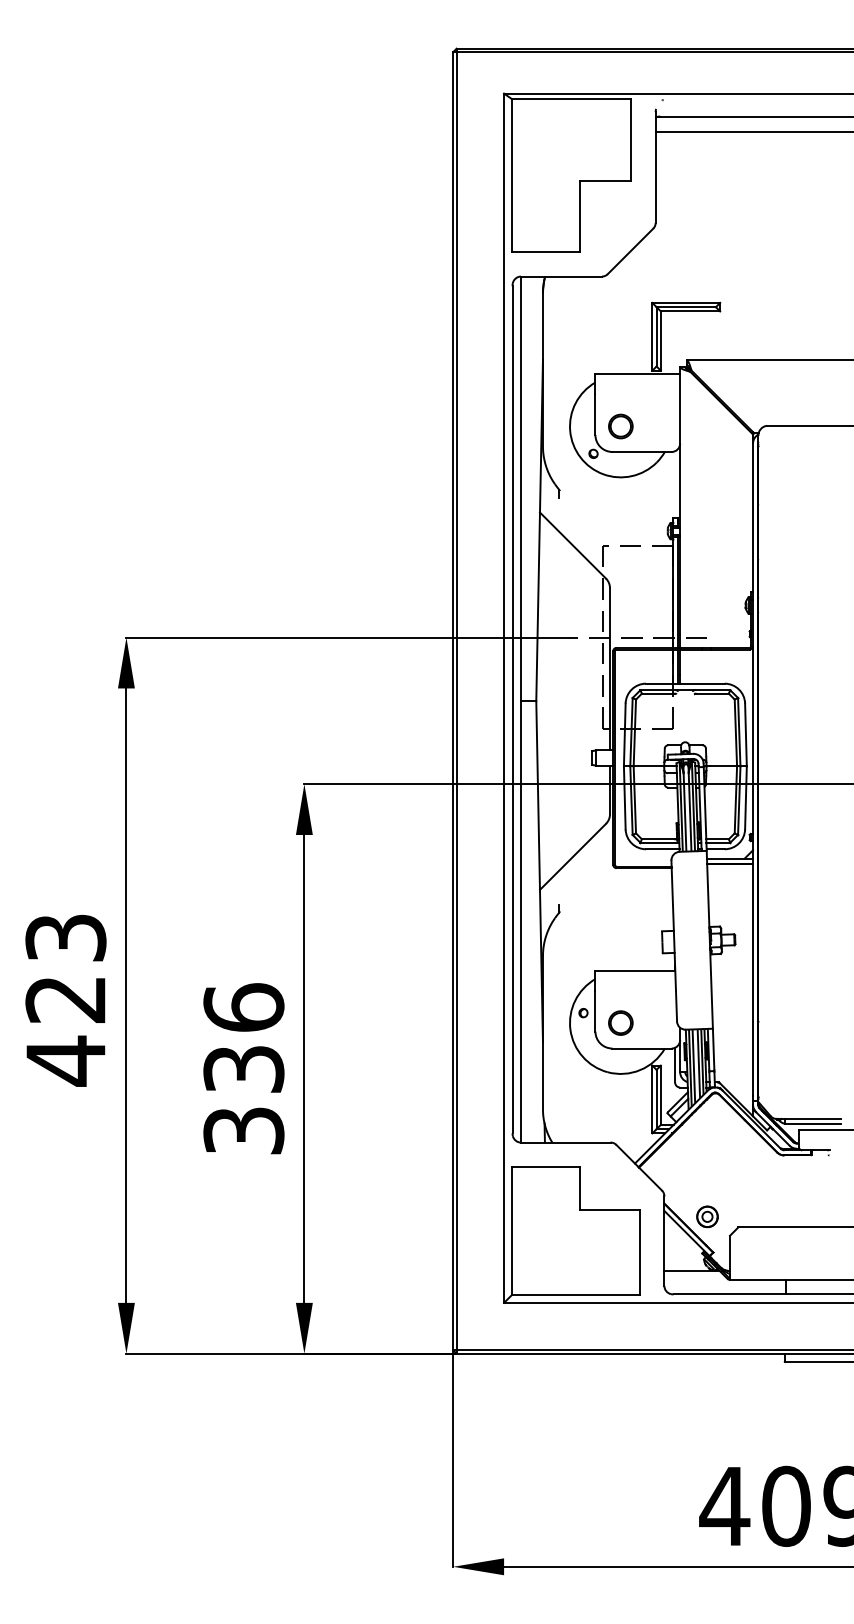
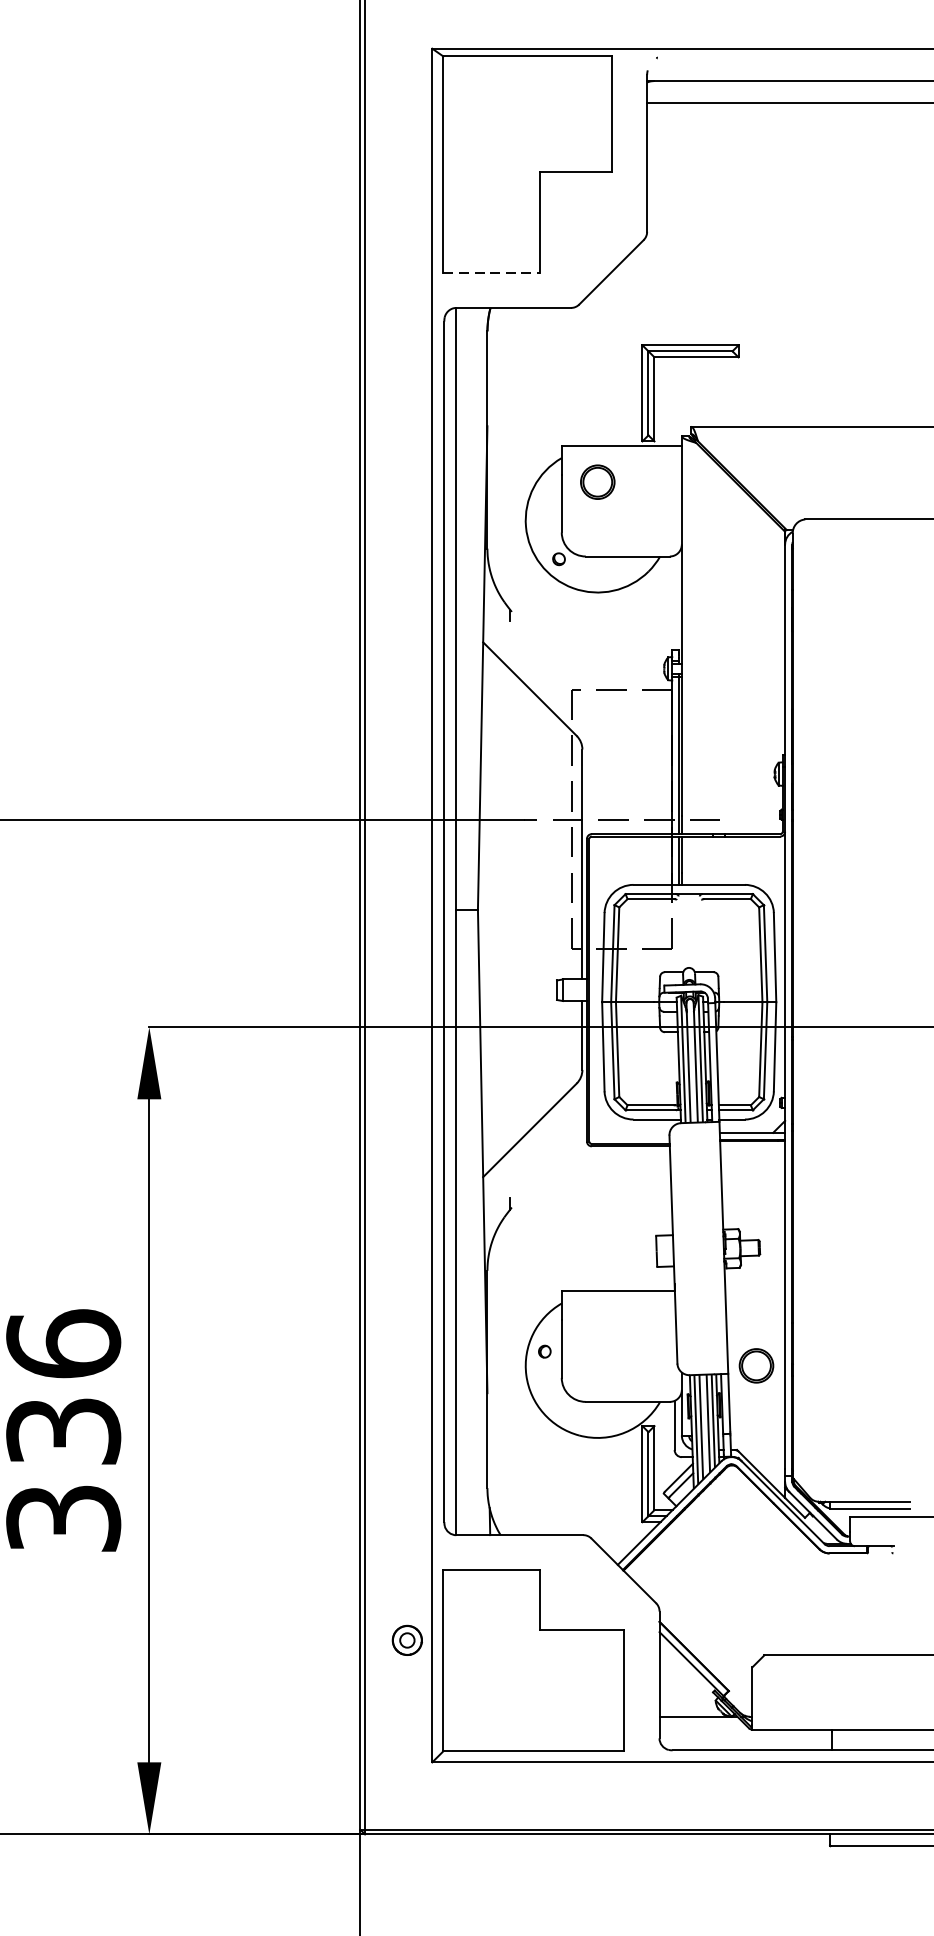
line: (546, 252) -> (492, 273), solid -> dashed
part: (620, 426) -> (597, 482), moved
part: (620, 1022) -> (756, 1365), moved
part: (707, 1216) -> (407, 1639), moved

